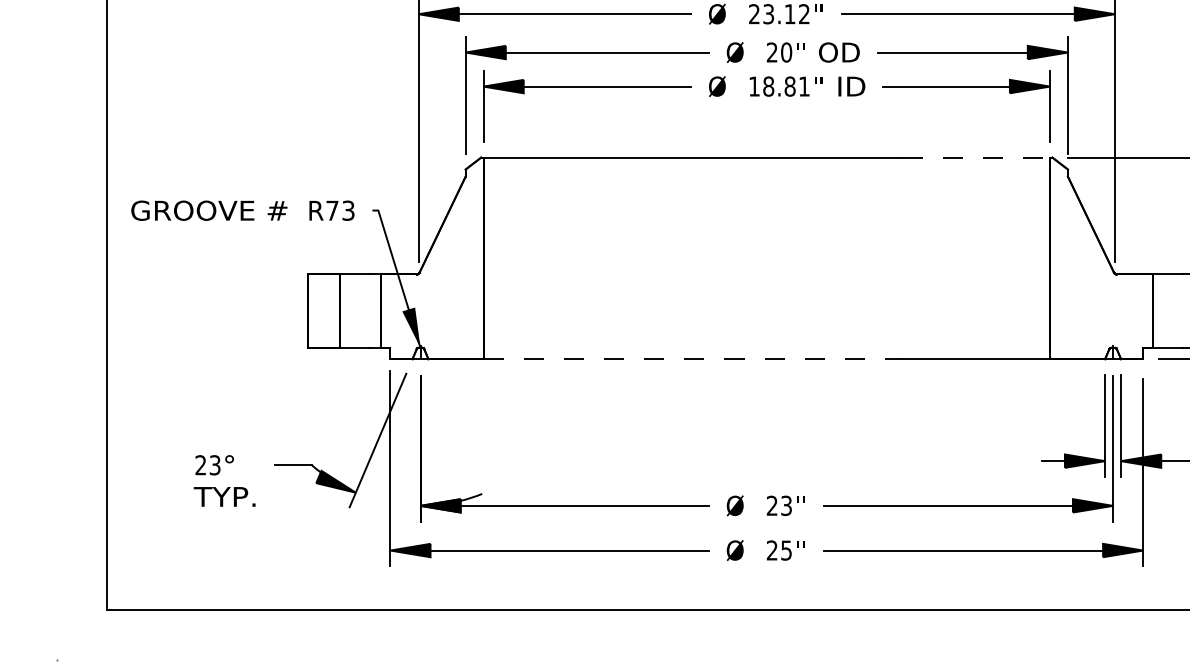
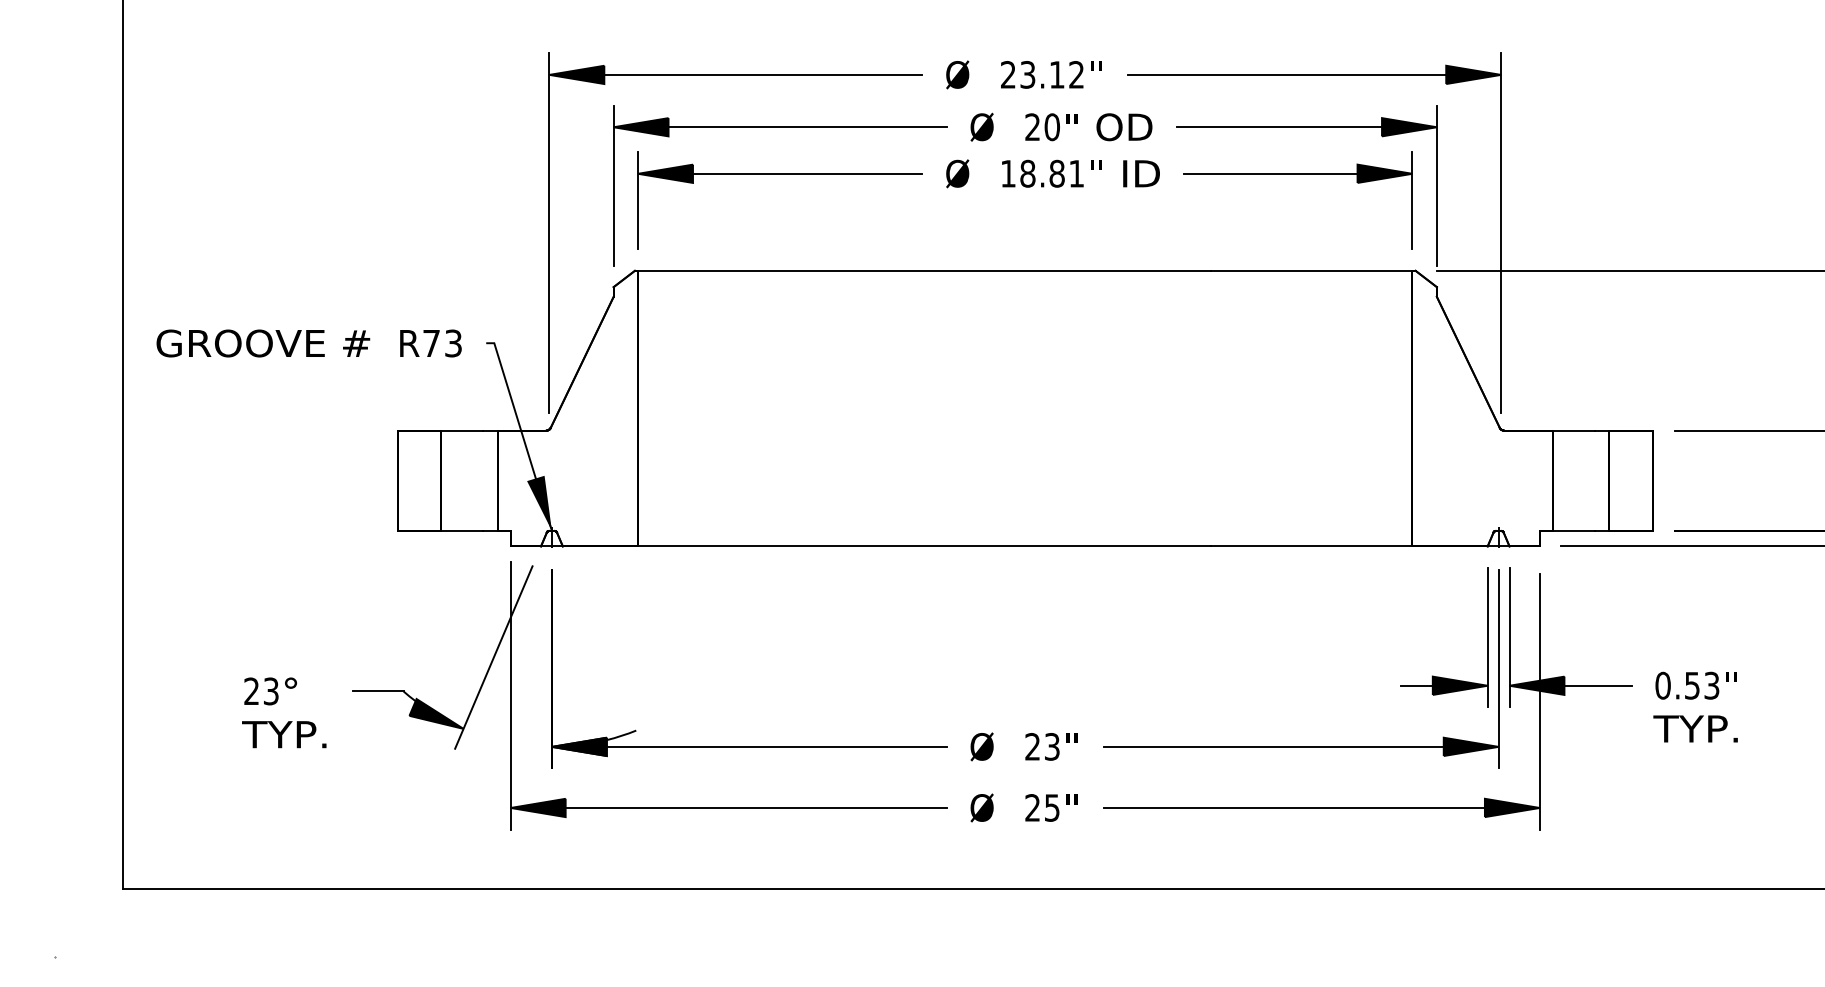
line: (976, 157) -> (1311, 270), dashed -> solid
line: (693, 359) -> (925, 546), dashed -> solid

